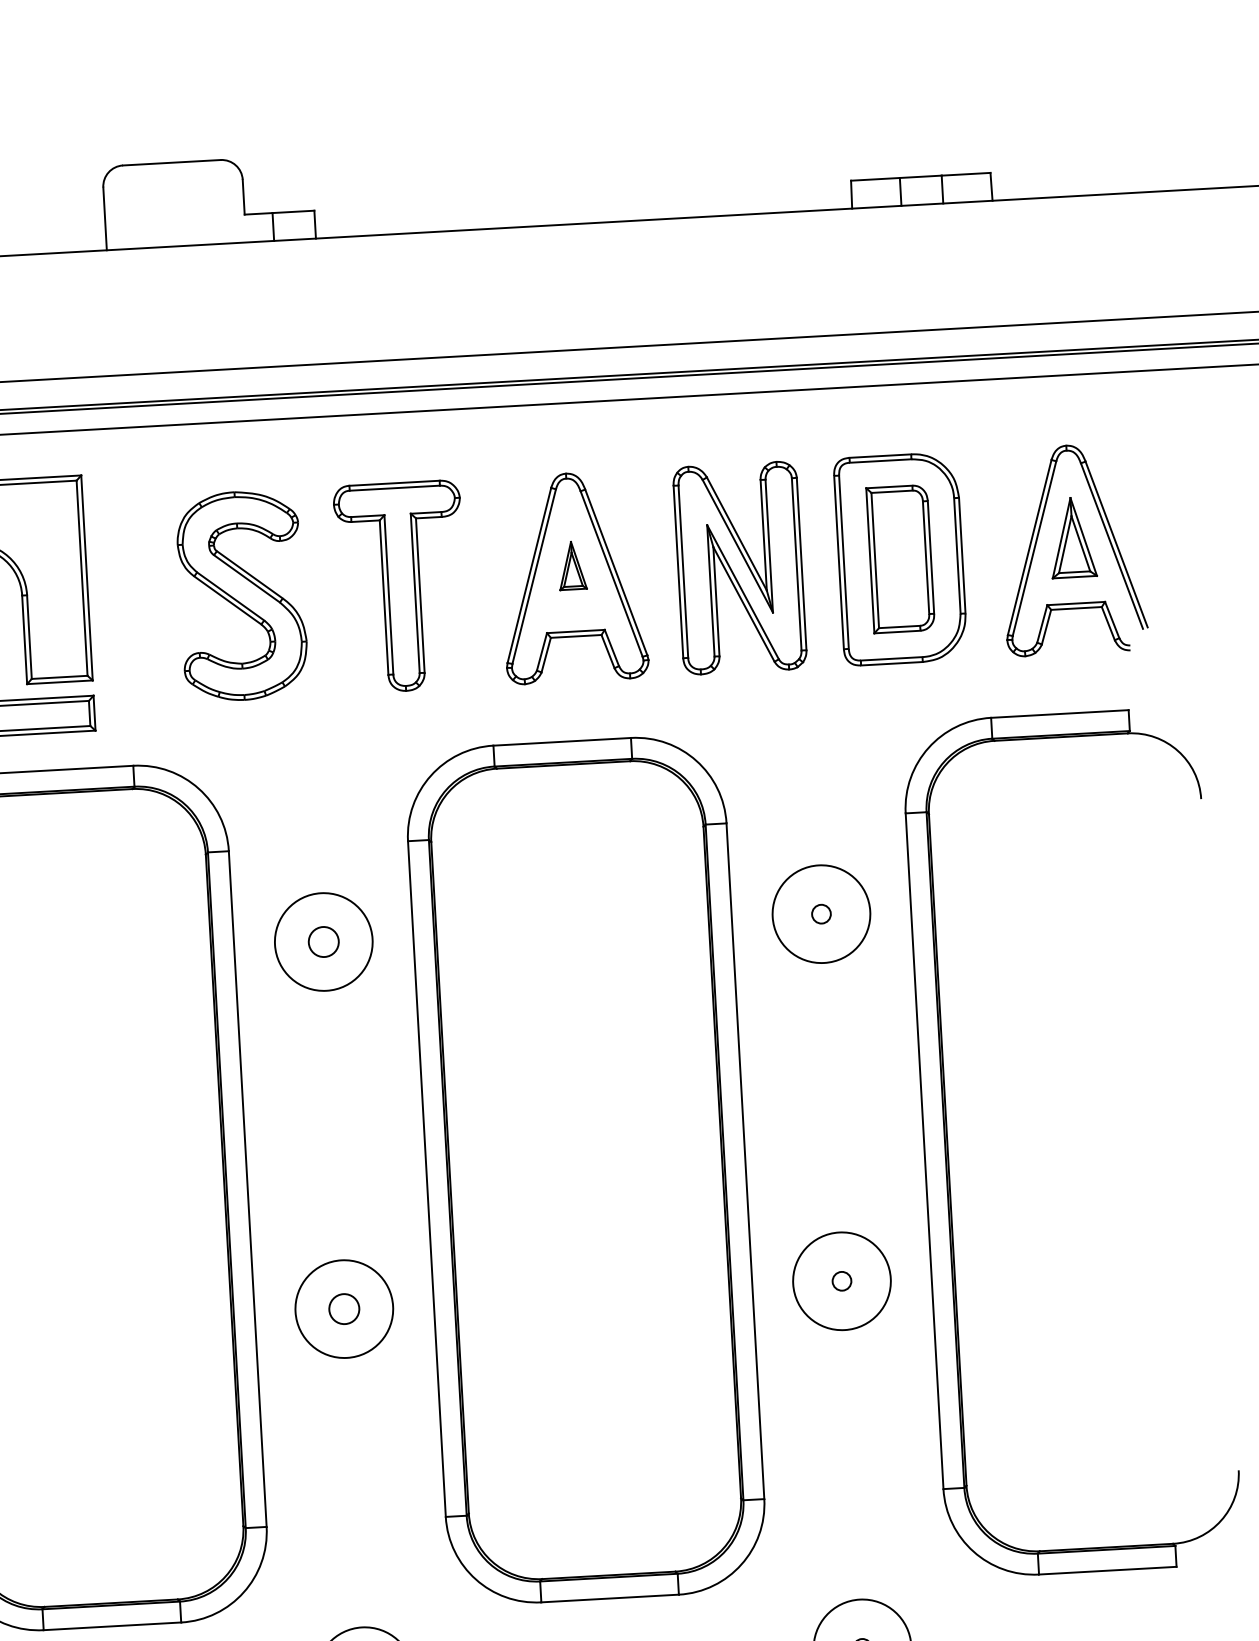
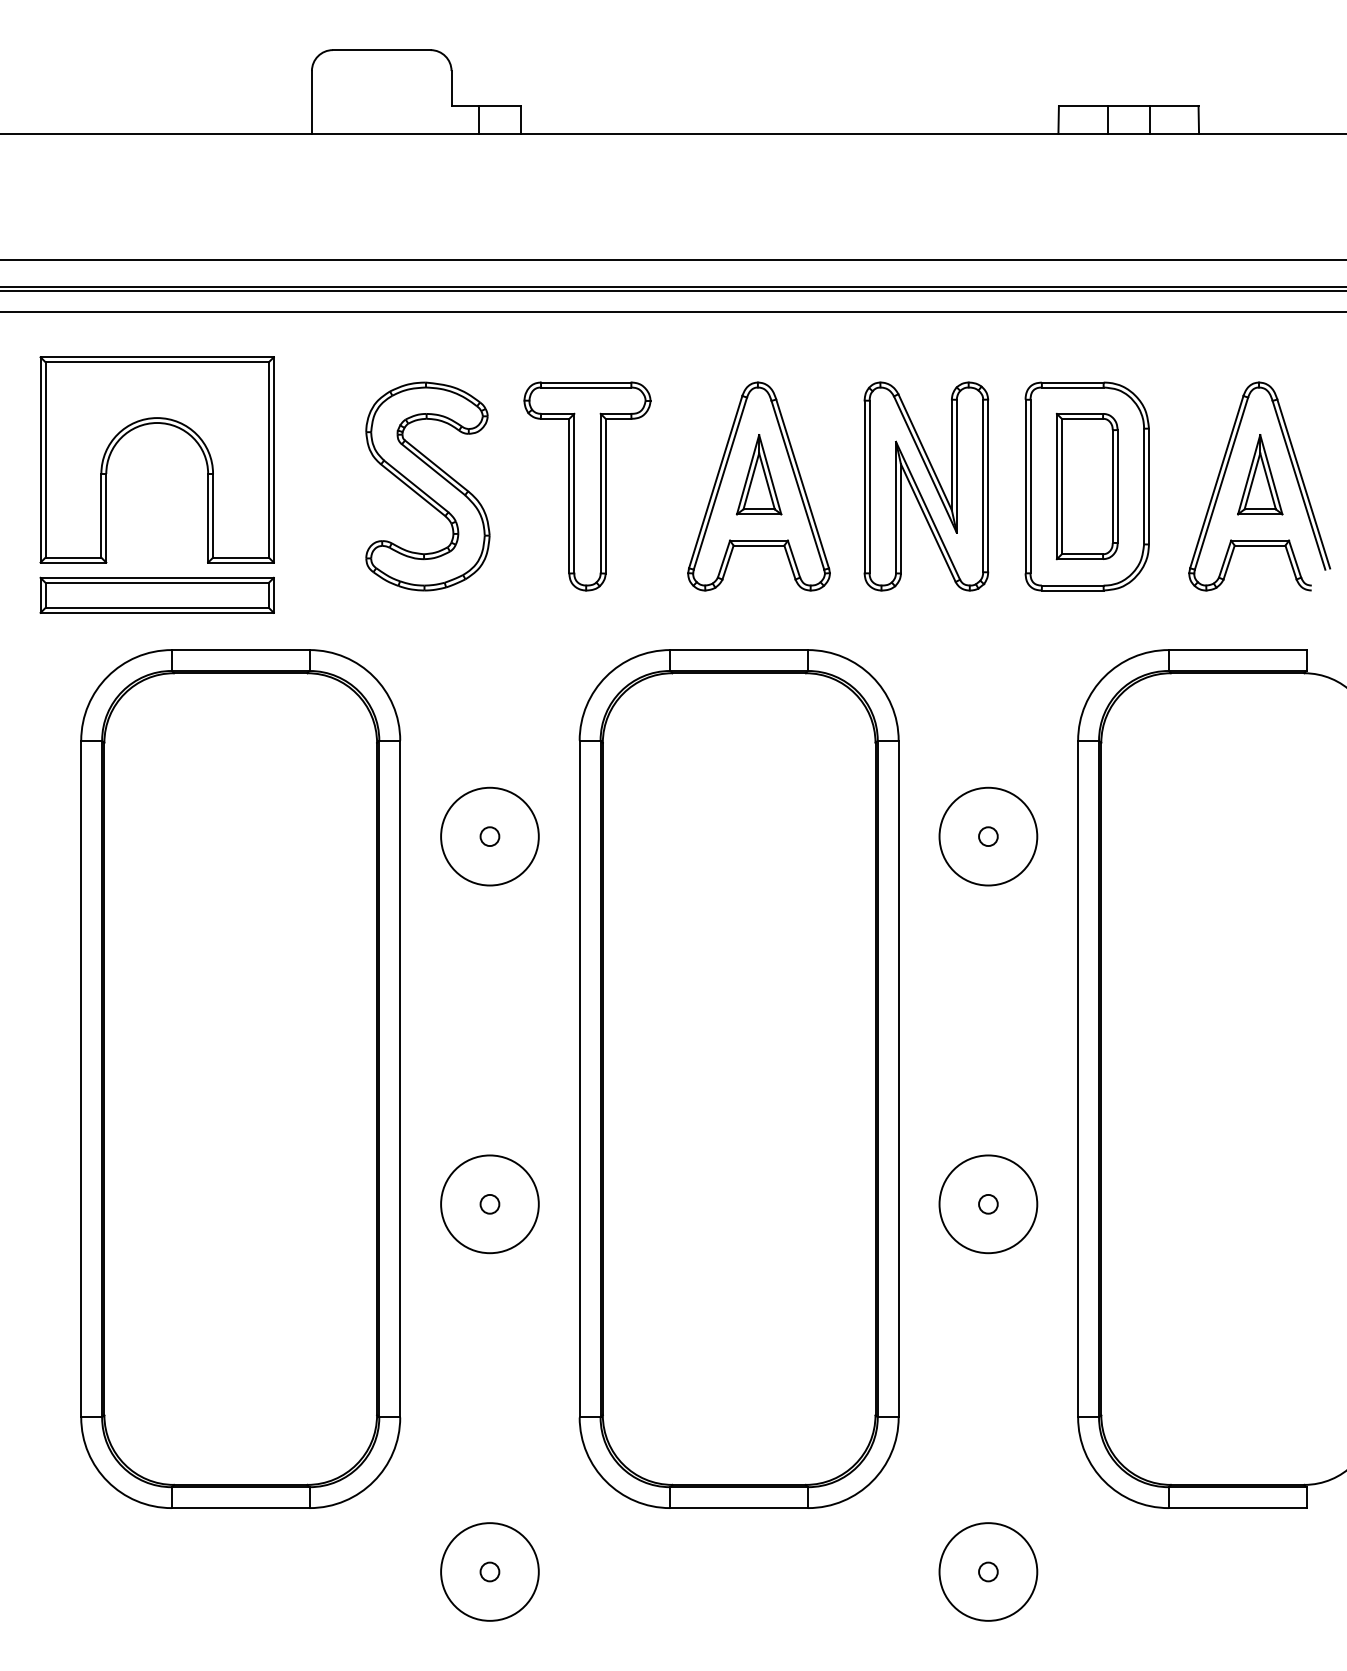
part: (571, 565) -> (758, 474), size x1.67
circle: (323, 941) -> (489, 836), size x0.62
circle: (343, 1308) -> (489, 1203), size x0.62

